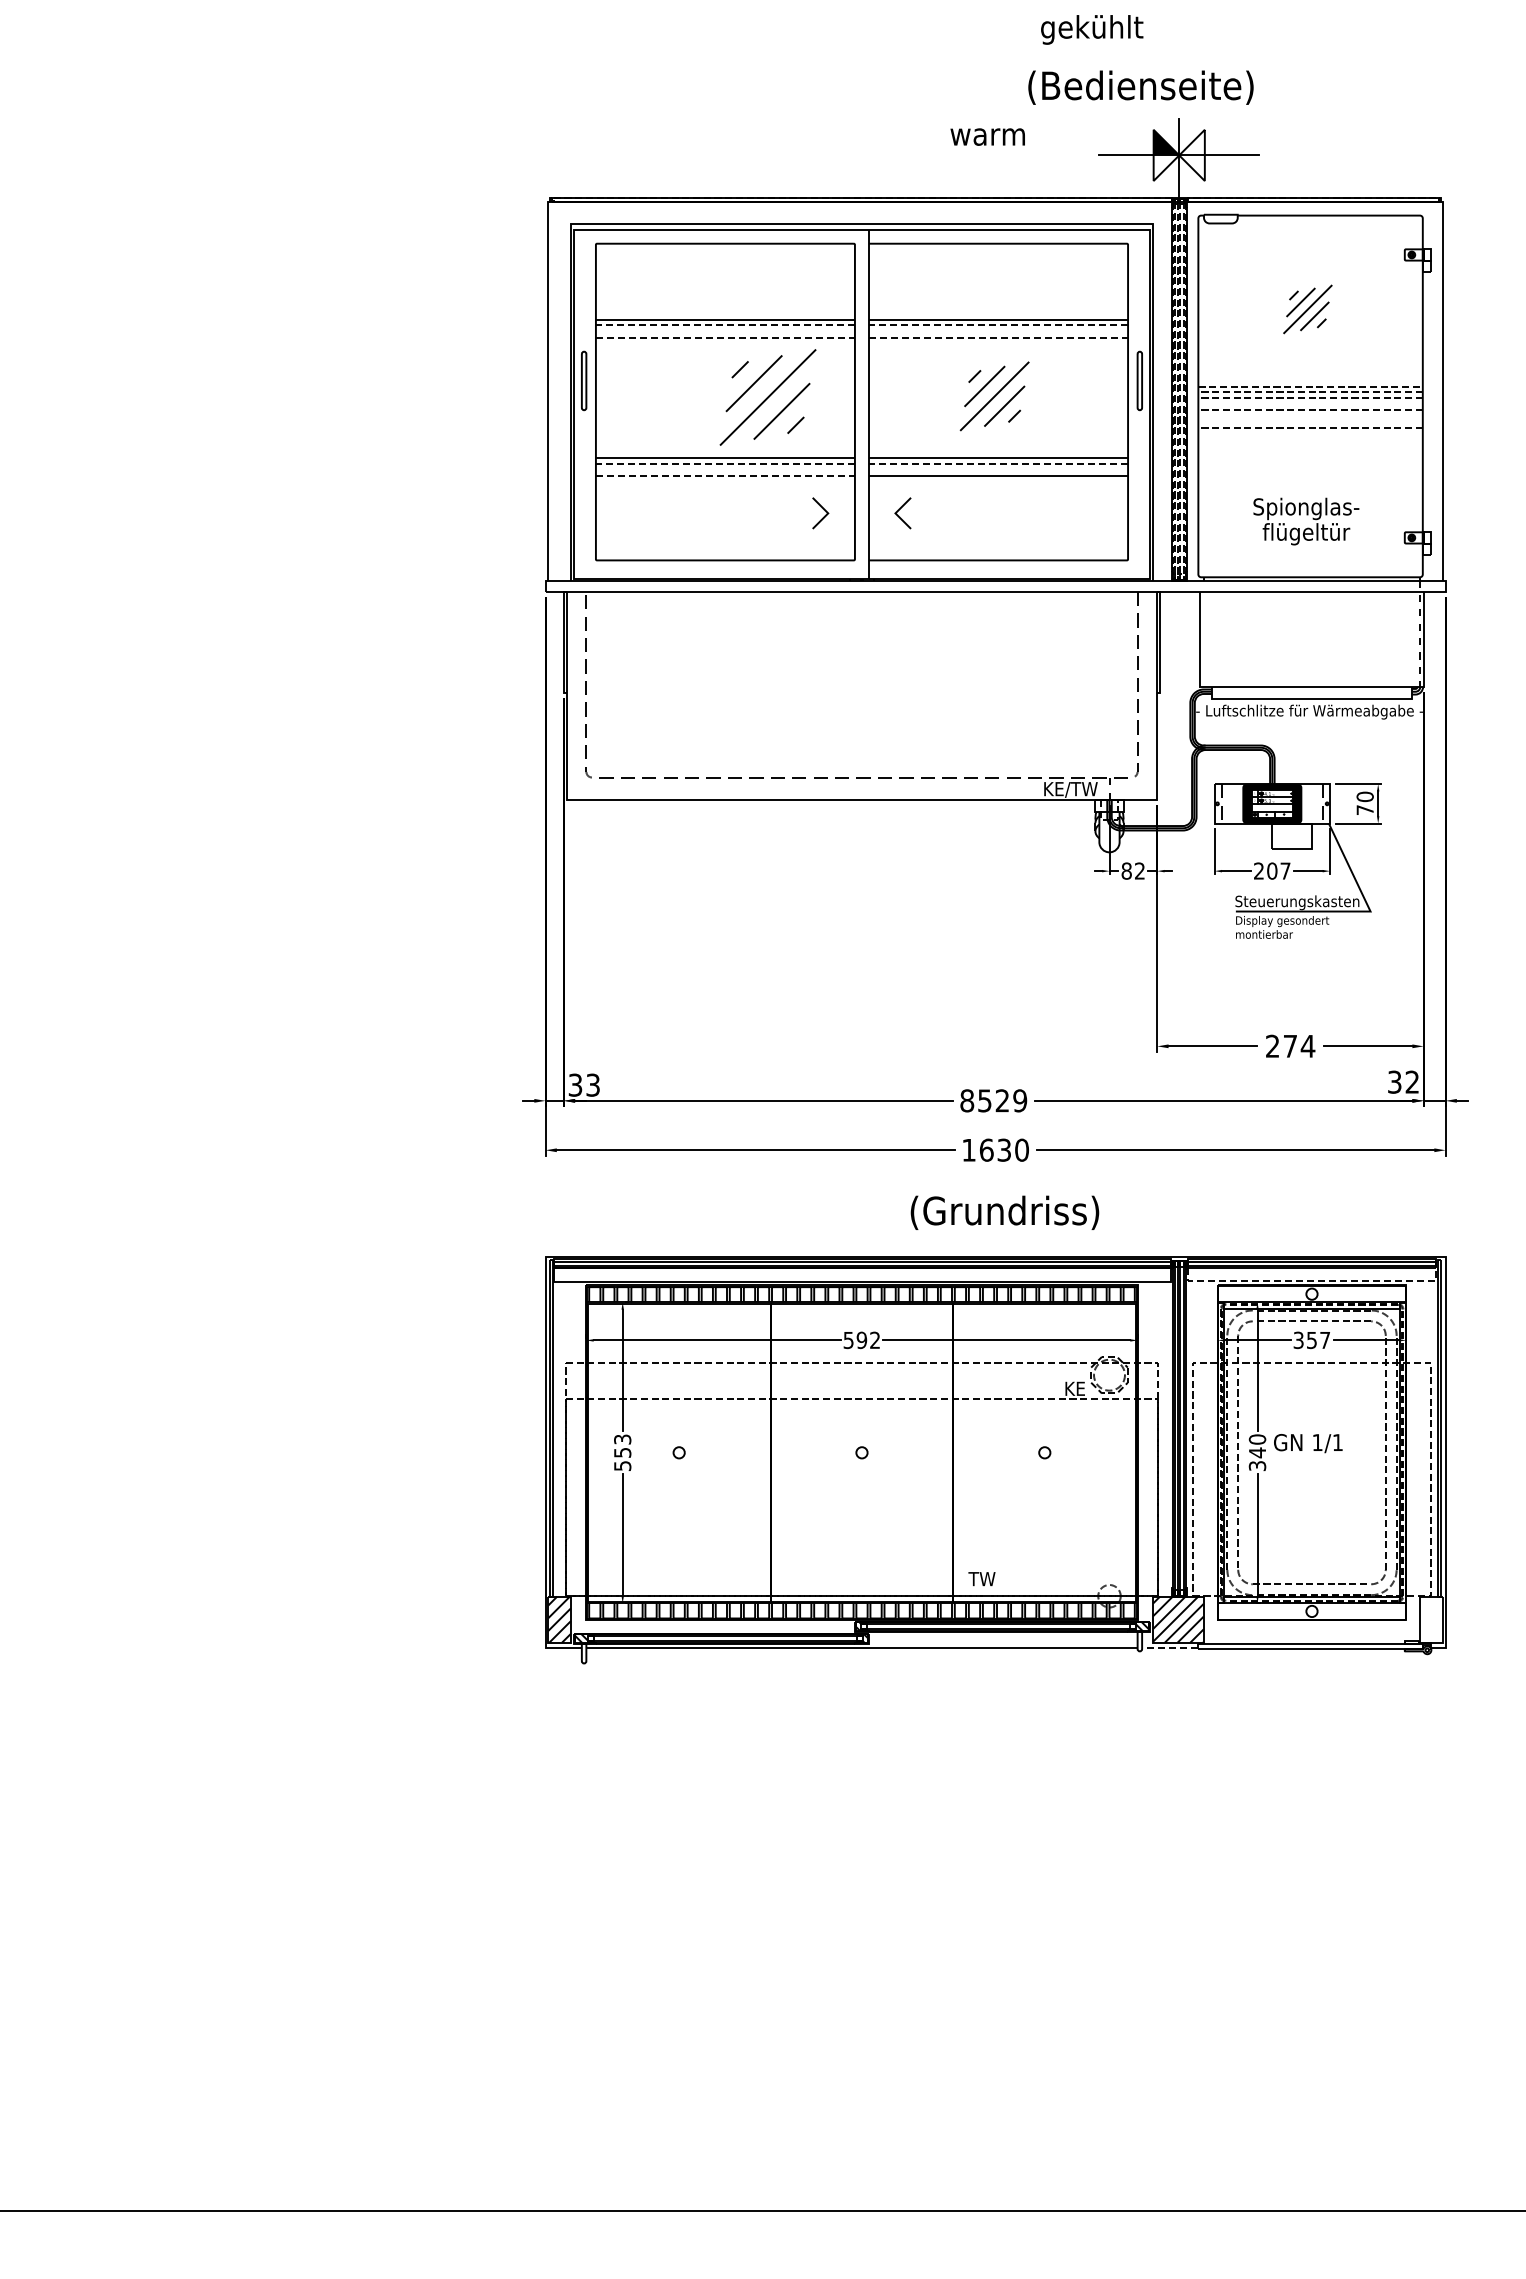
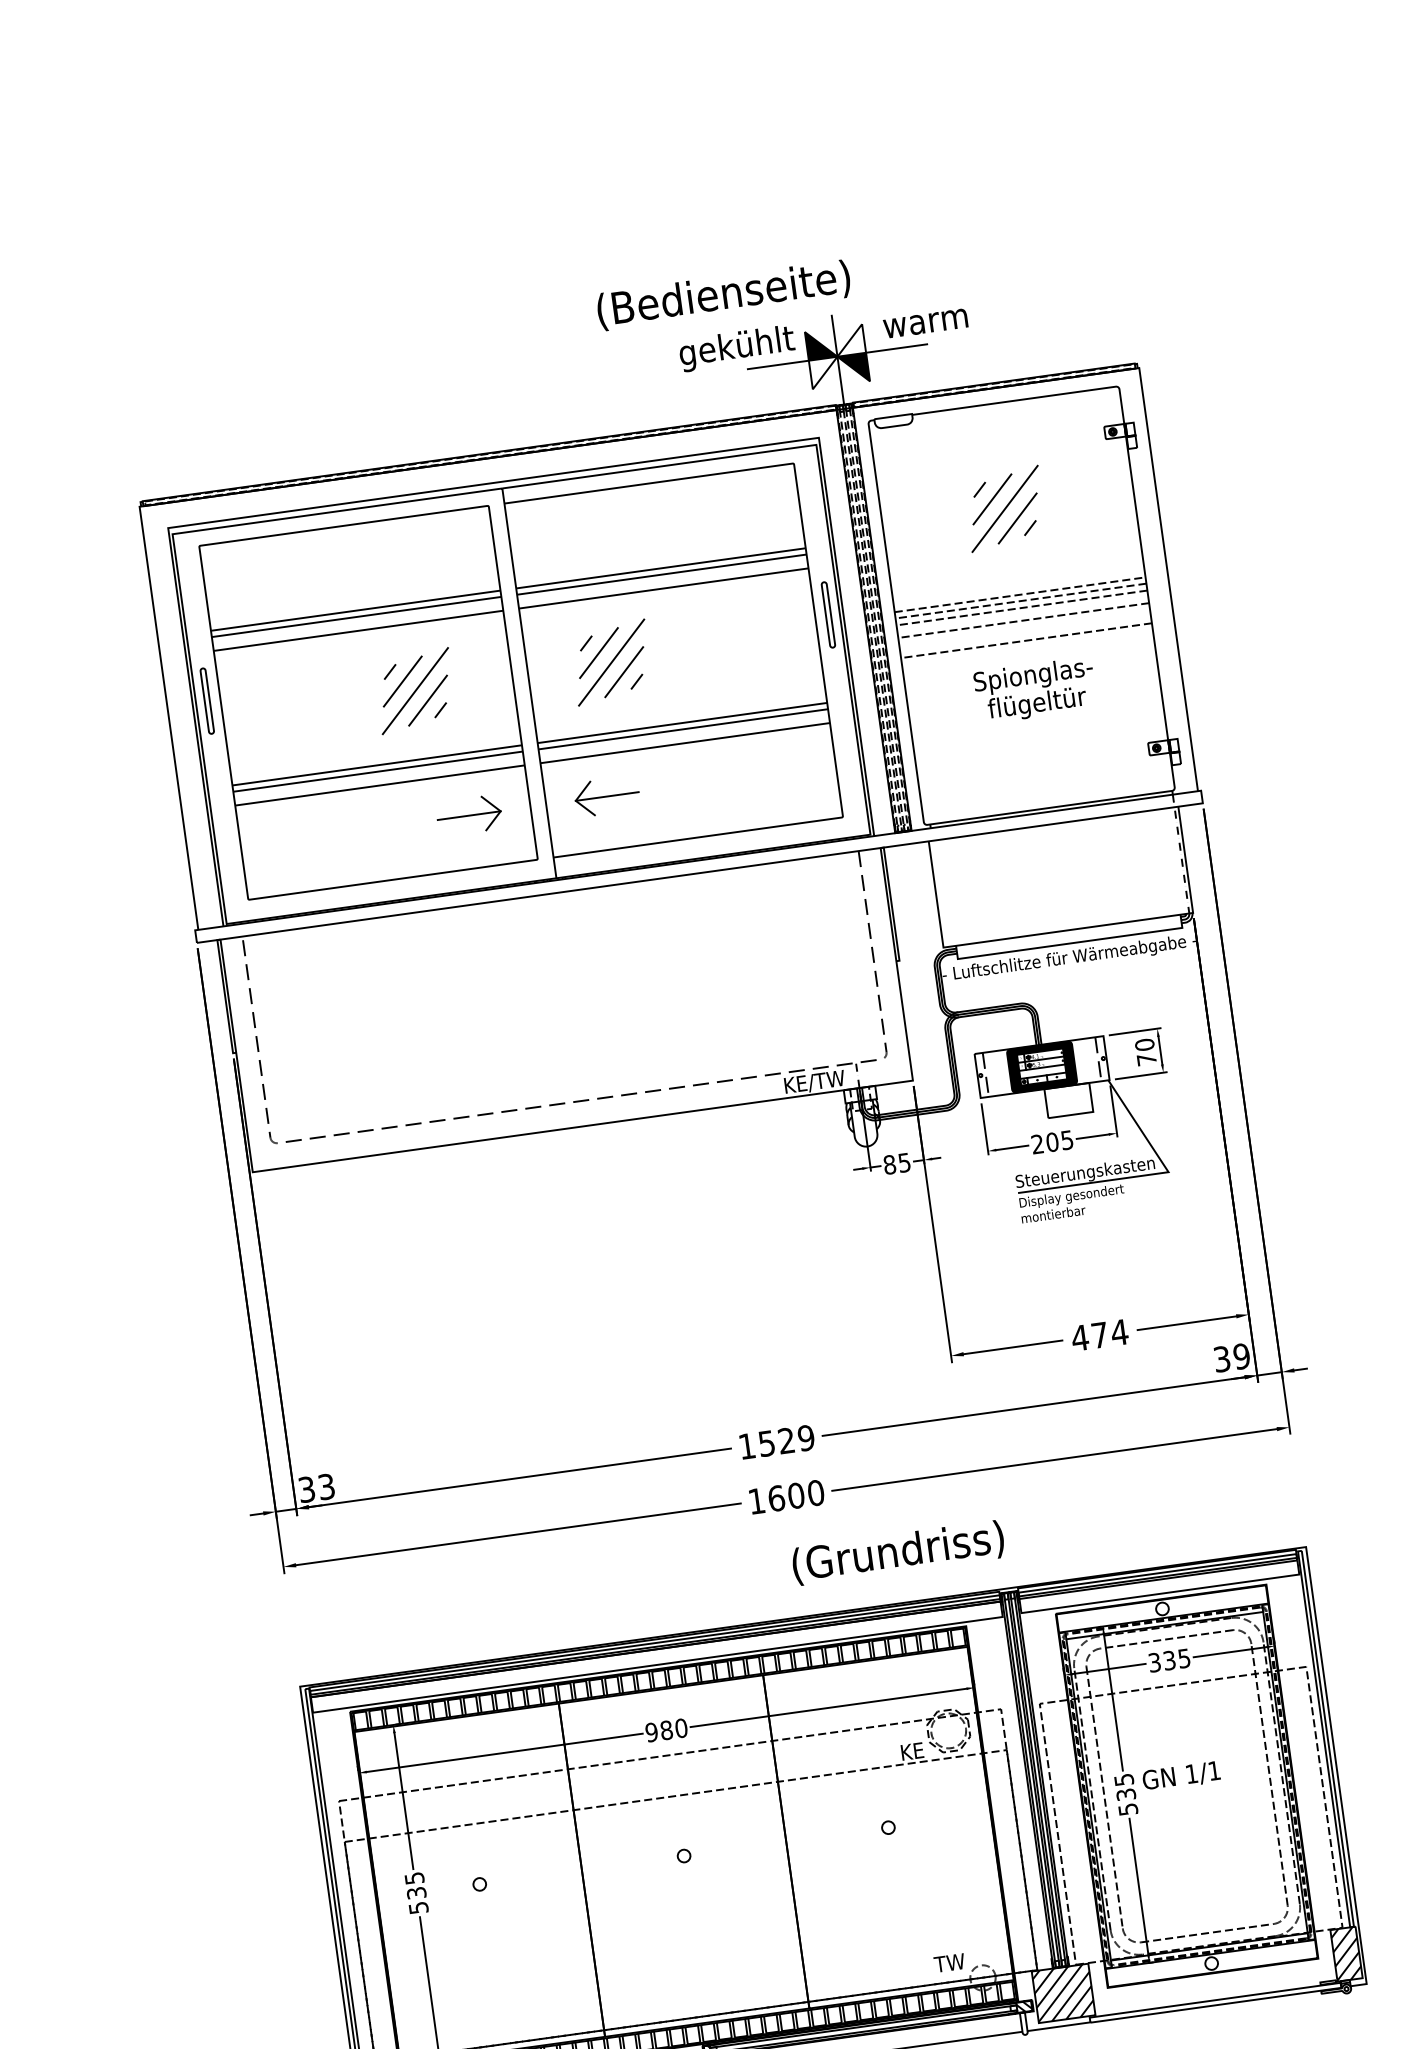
text: (1092, 29) -> (737, 347), moved
text: (1140, 87) -> (723, 295), moved
text: (987, 136) -> (925, 323), moved
fill: (1191, 168) -> (853, 369), added
part: (1307, 309) -> (1004, 509), size x1.43
line: (725, 325) -> (356, 617), dashed -> solid
line: (998, 325) -> (661, 574), dashed -> solid
line: (725, 337) -> (358, 630), dashed -> solid
line: (998, 337) -> (663, 588), dashed -> solid
part: (994, 396) -> (611, 662), moved
part: (767, 397) -> (414, 691), size x0.71
line: (725, 463) -> (378, 771), dashed -> solid
line: (998, 463) -> (683, 729), dashed -> solid
line: (725, 476) -> (380, 786), dashed -> solid
line: (799, 513) -> (468, 815), added
line: (923, 513) -> (607, 796), added
text: (1306, 521) -> (1035, 690), moved
text: (1139, 870) -> (903, 1162), 82 -> 85
text: (1285, 870) -> (1067, 1139), 207 -> 205
text: (1272, 1045) -> (1079, 1337), 274 -> 474
text: (1412, 1081) -> (1241, 1355), 32 -> 39
text: (967, 1100) -> (747, 1445), 8529 -> 1529
text: (1004, 1149) -> (796, 1494), 1630 -> 1600
text: (1004, 1212) -> (897, 1552), moved
line: (1312, 1280) -> (1160, 1593), dashed -> solid
text: (861, 1340) -> (666, 1730), 592 -> 980
text: (1318, 1340) -> (1176, 1659), 357 -> 335
text: (622, 1445) -> (415, 1885), 553 -> 535
text: (1257, 1452) -> (1126, 1794), 340 -> 535
text: (981, 1579) -> (949, 1963), moved
hatch: (1431, 1619) -> (1346, 1954), added
line: (1169, 1648) -> (1058, 2027), dashed -> solid

